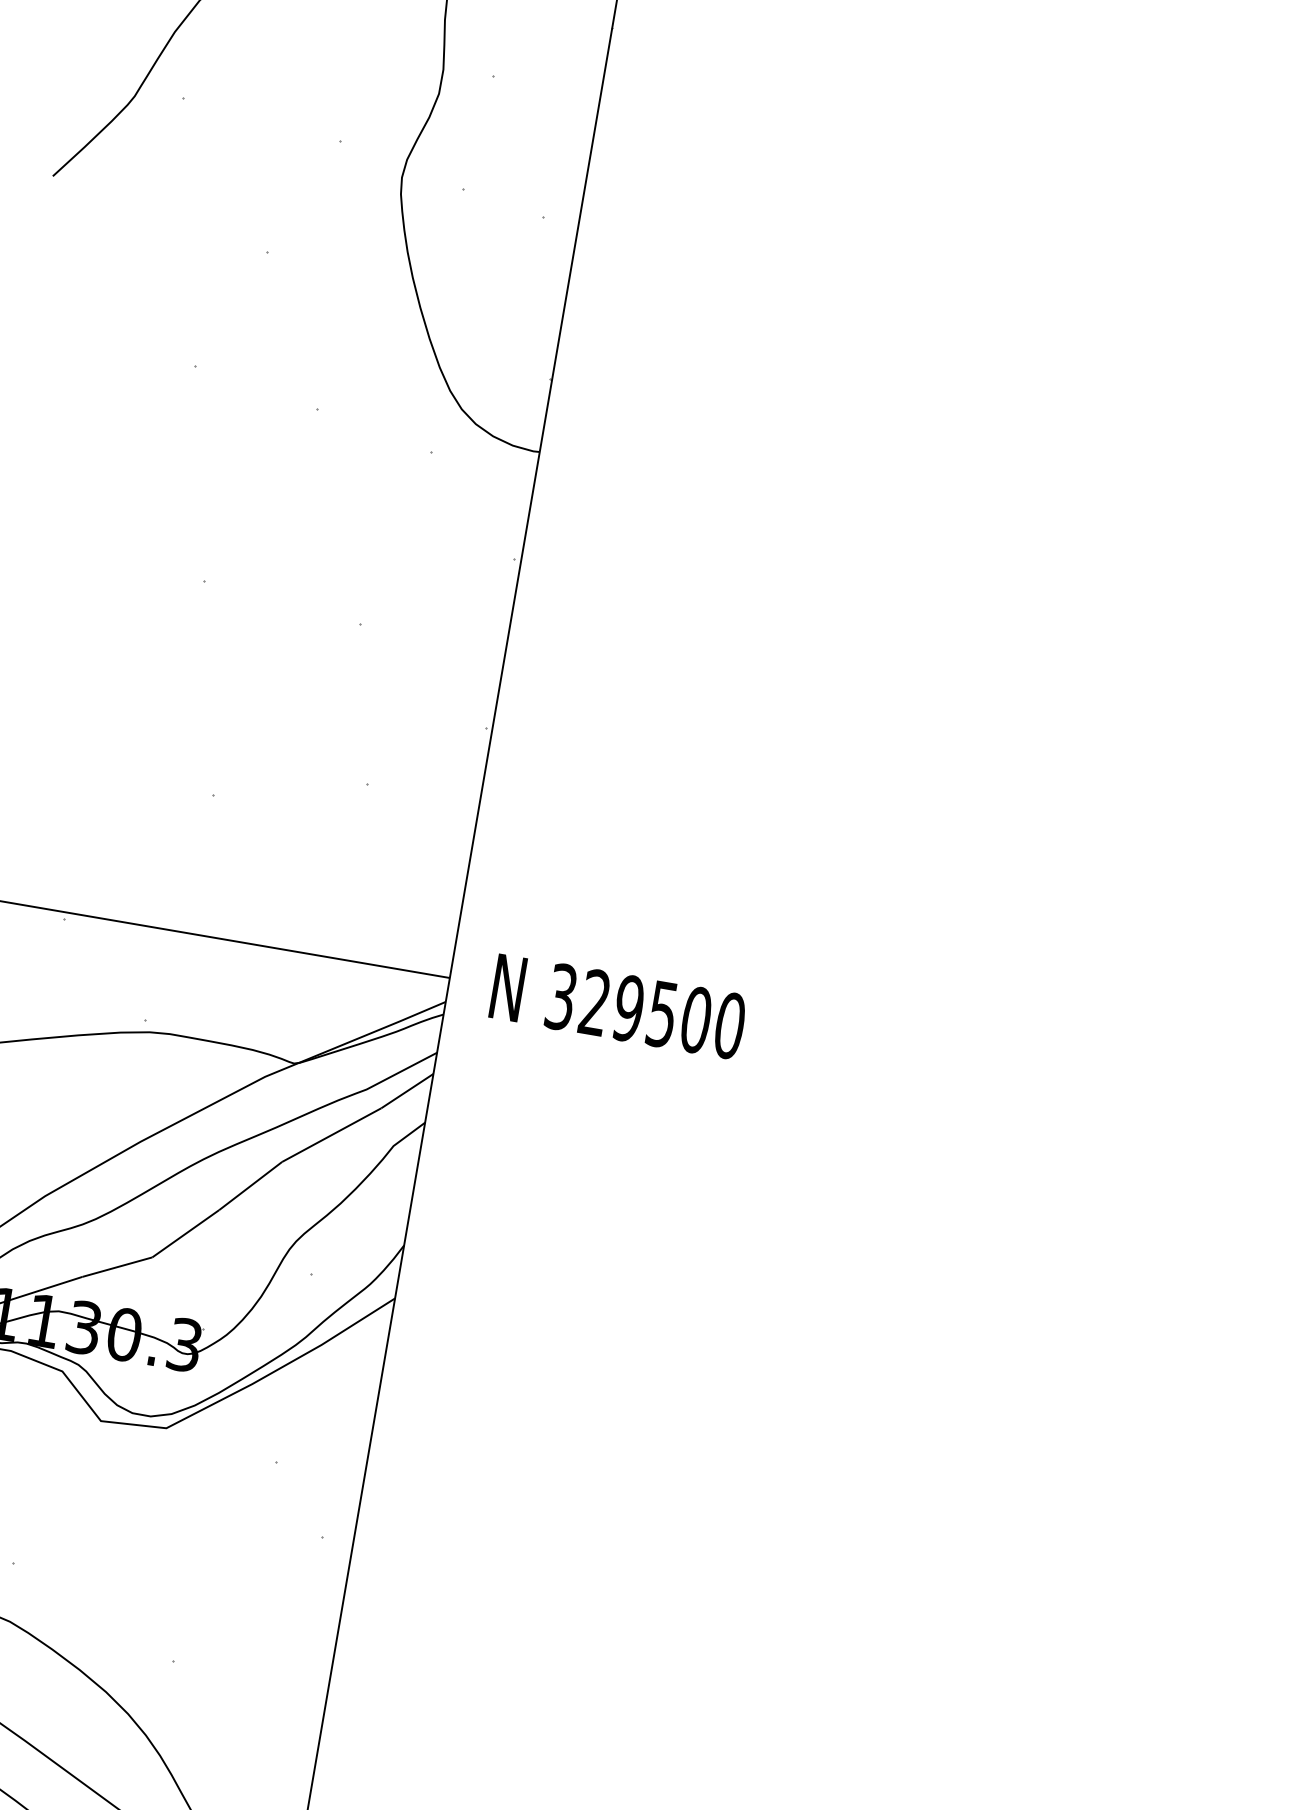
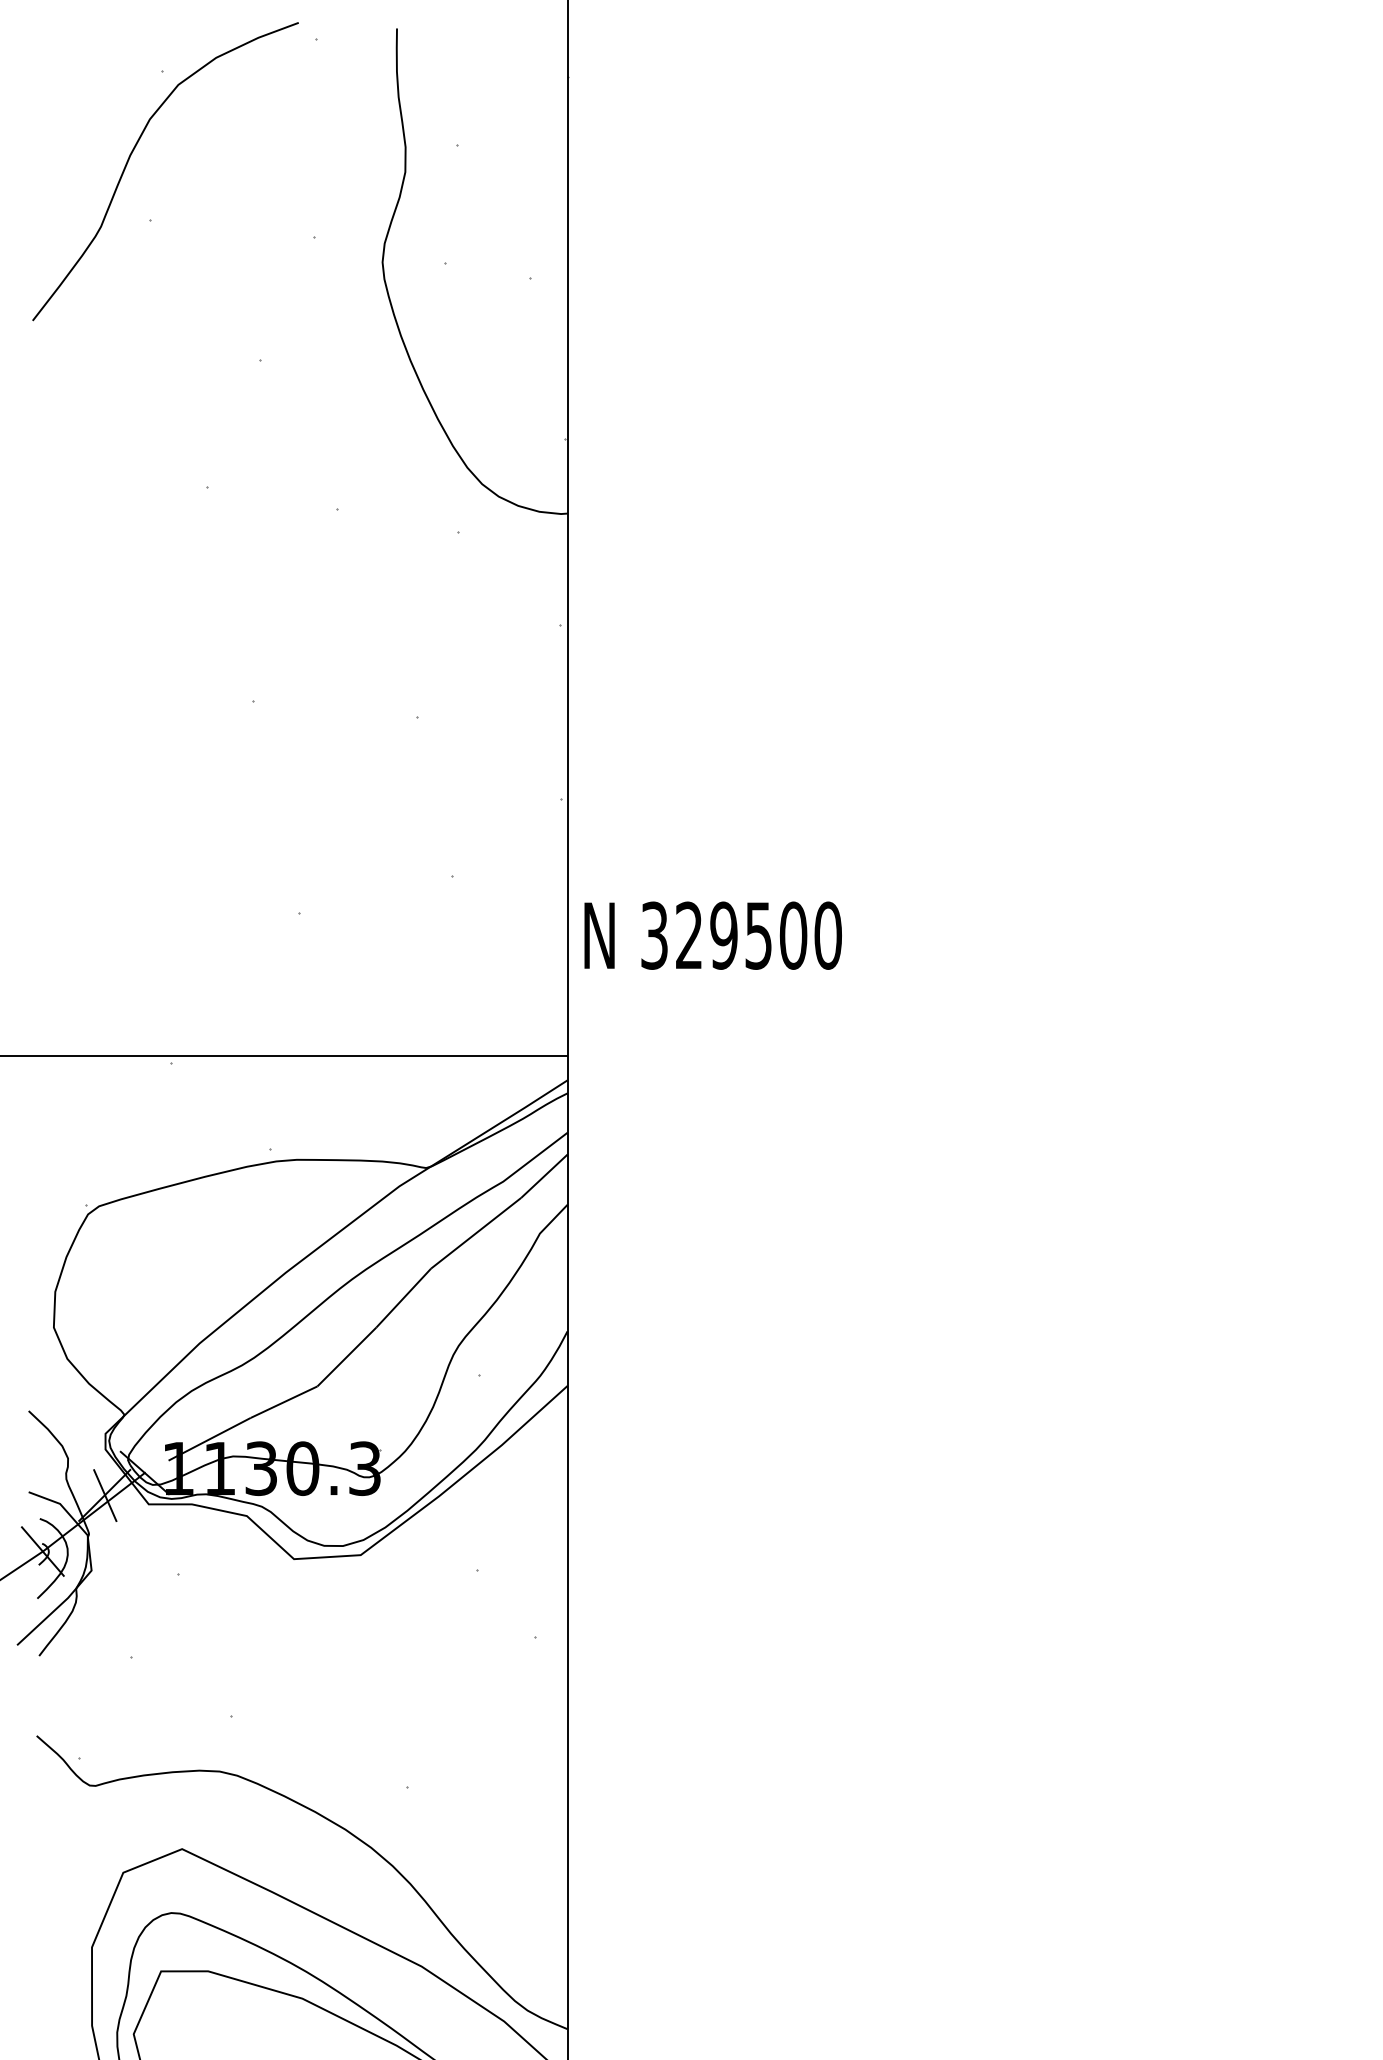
text: (617, 1006) -> (712, 935), moved

